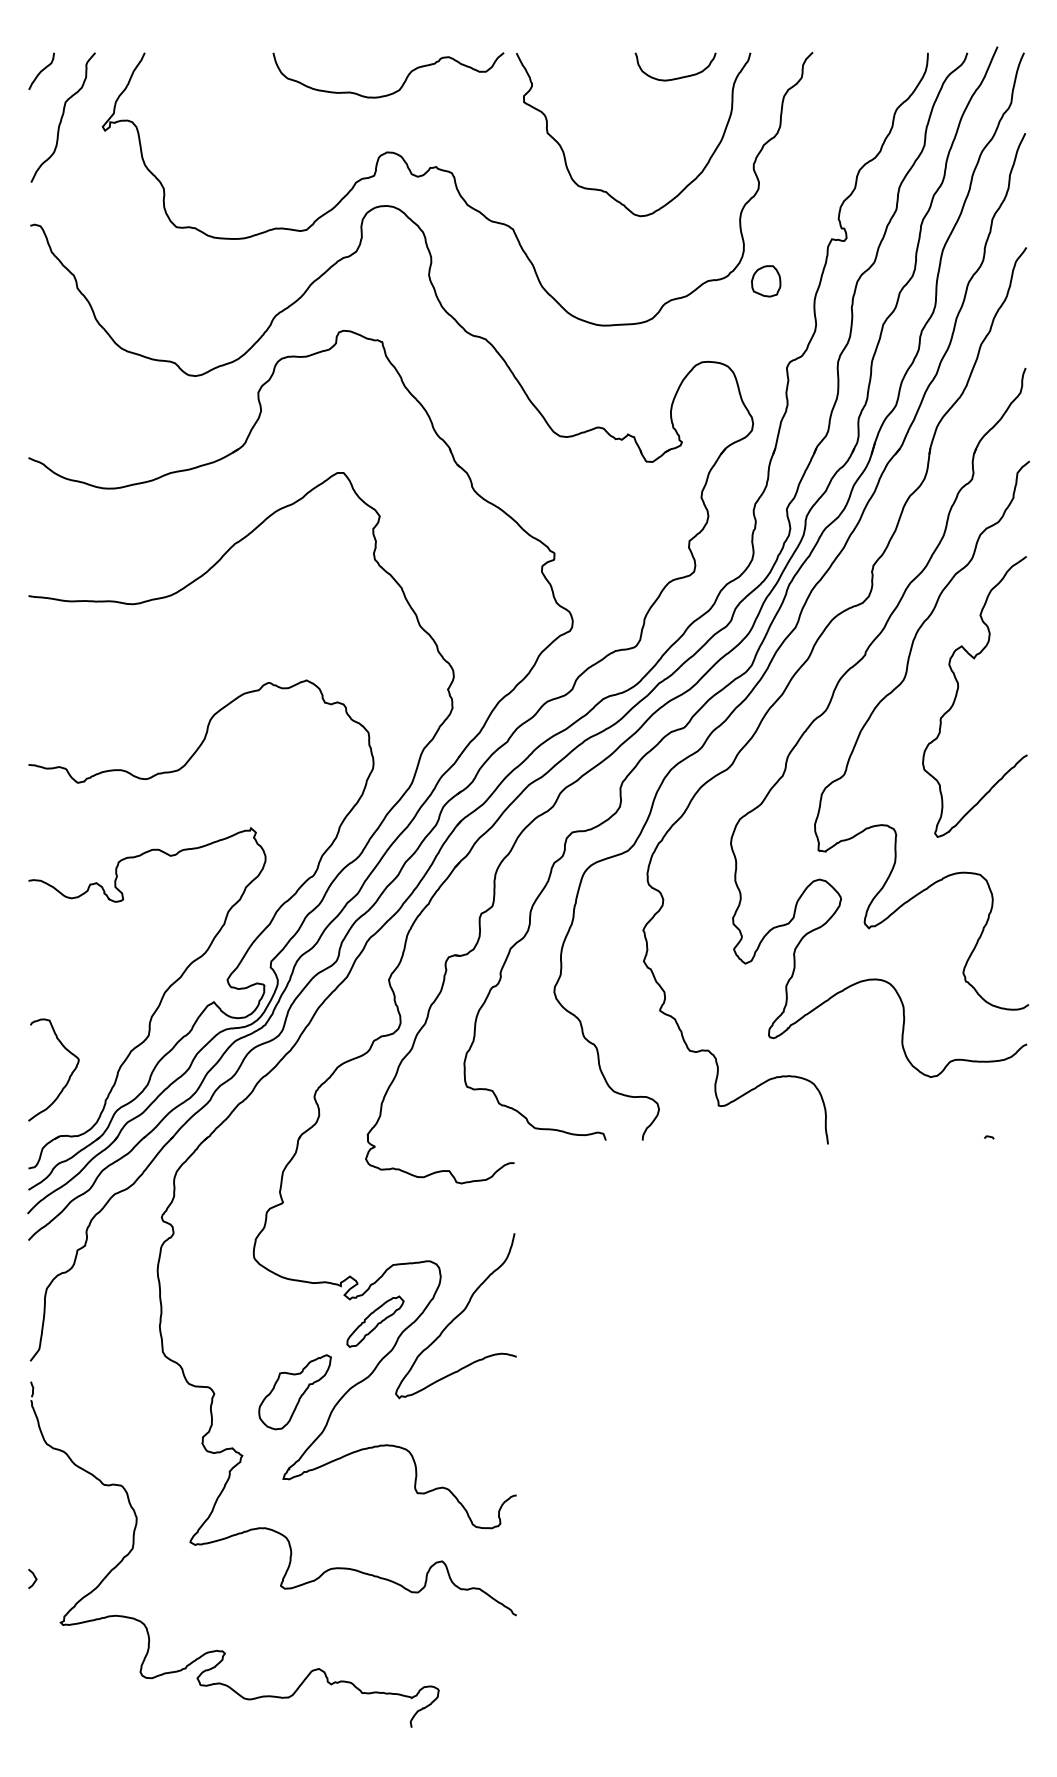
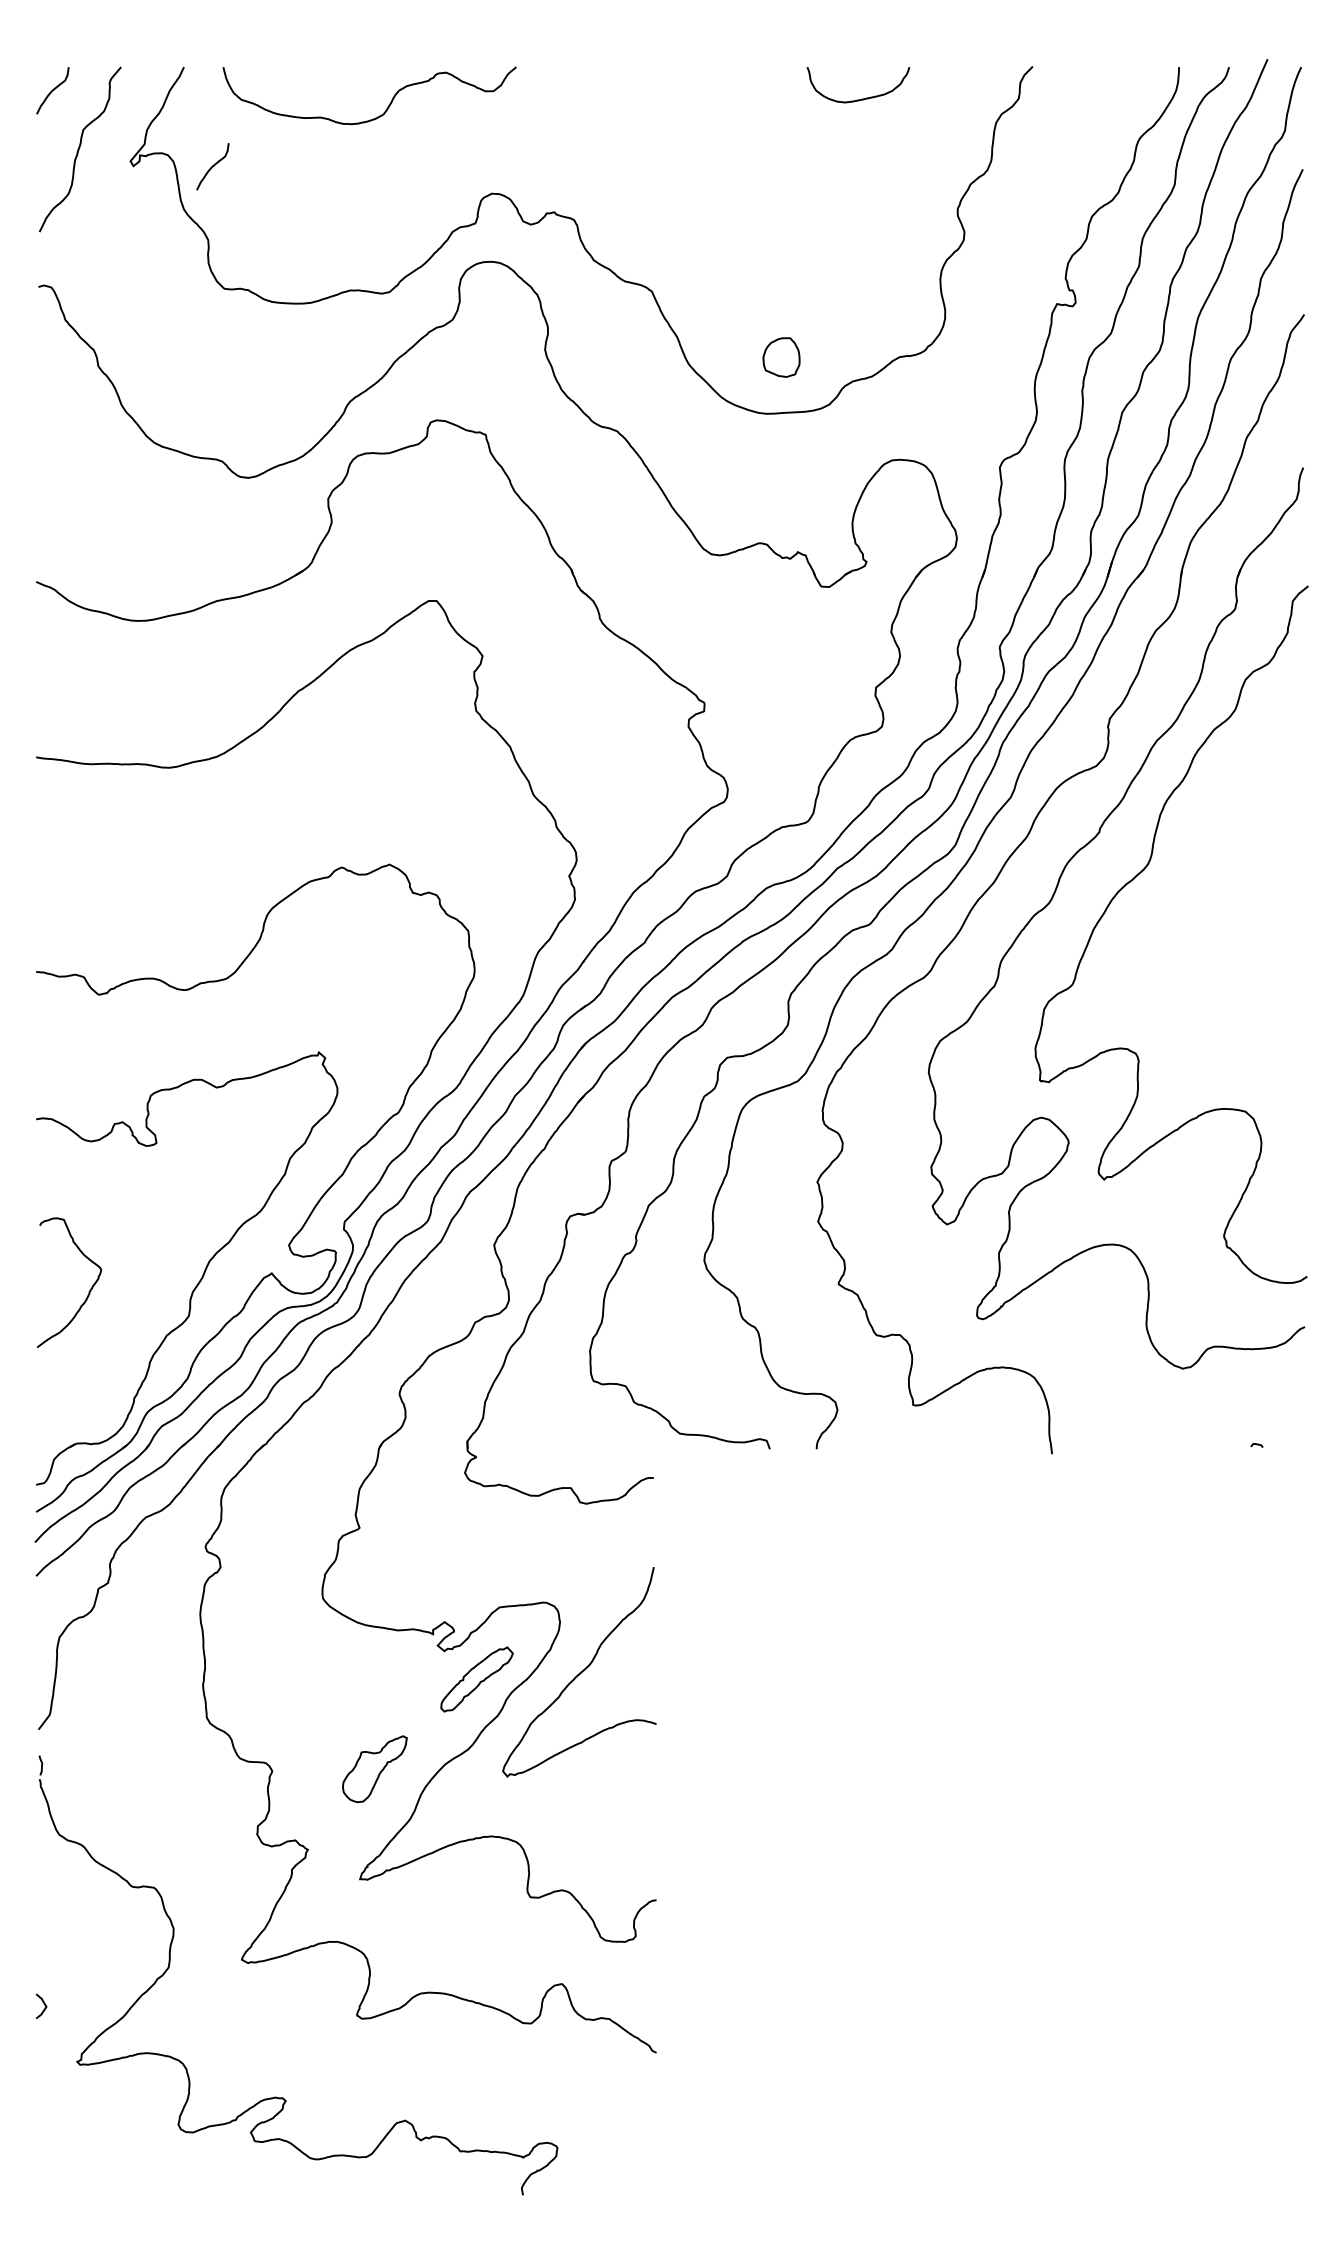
curve: (402, 83) -> (387, 106), moved
curve: (167, 131) -> (212, 166), added
curve: (607, 191) -> (771, 243), removed
part: (766, 281) -> (781, 357), moved
curve: (957, 694) -> (1216, 882), removed
curve: (68, 1077) -> (88, 1292), moved
part: (294, 1392) -> (374, 1769), size x0.7

